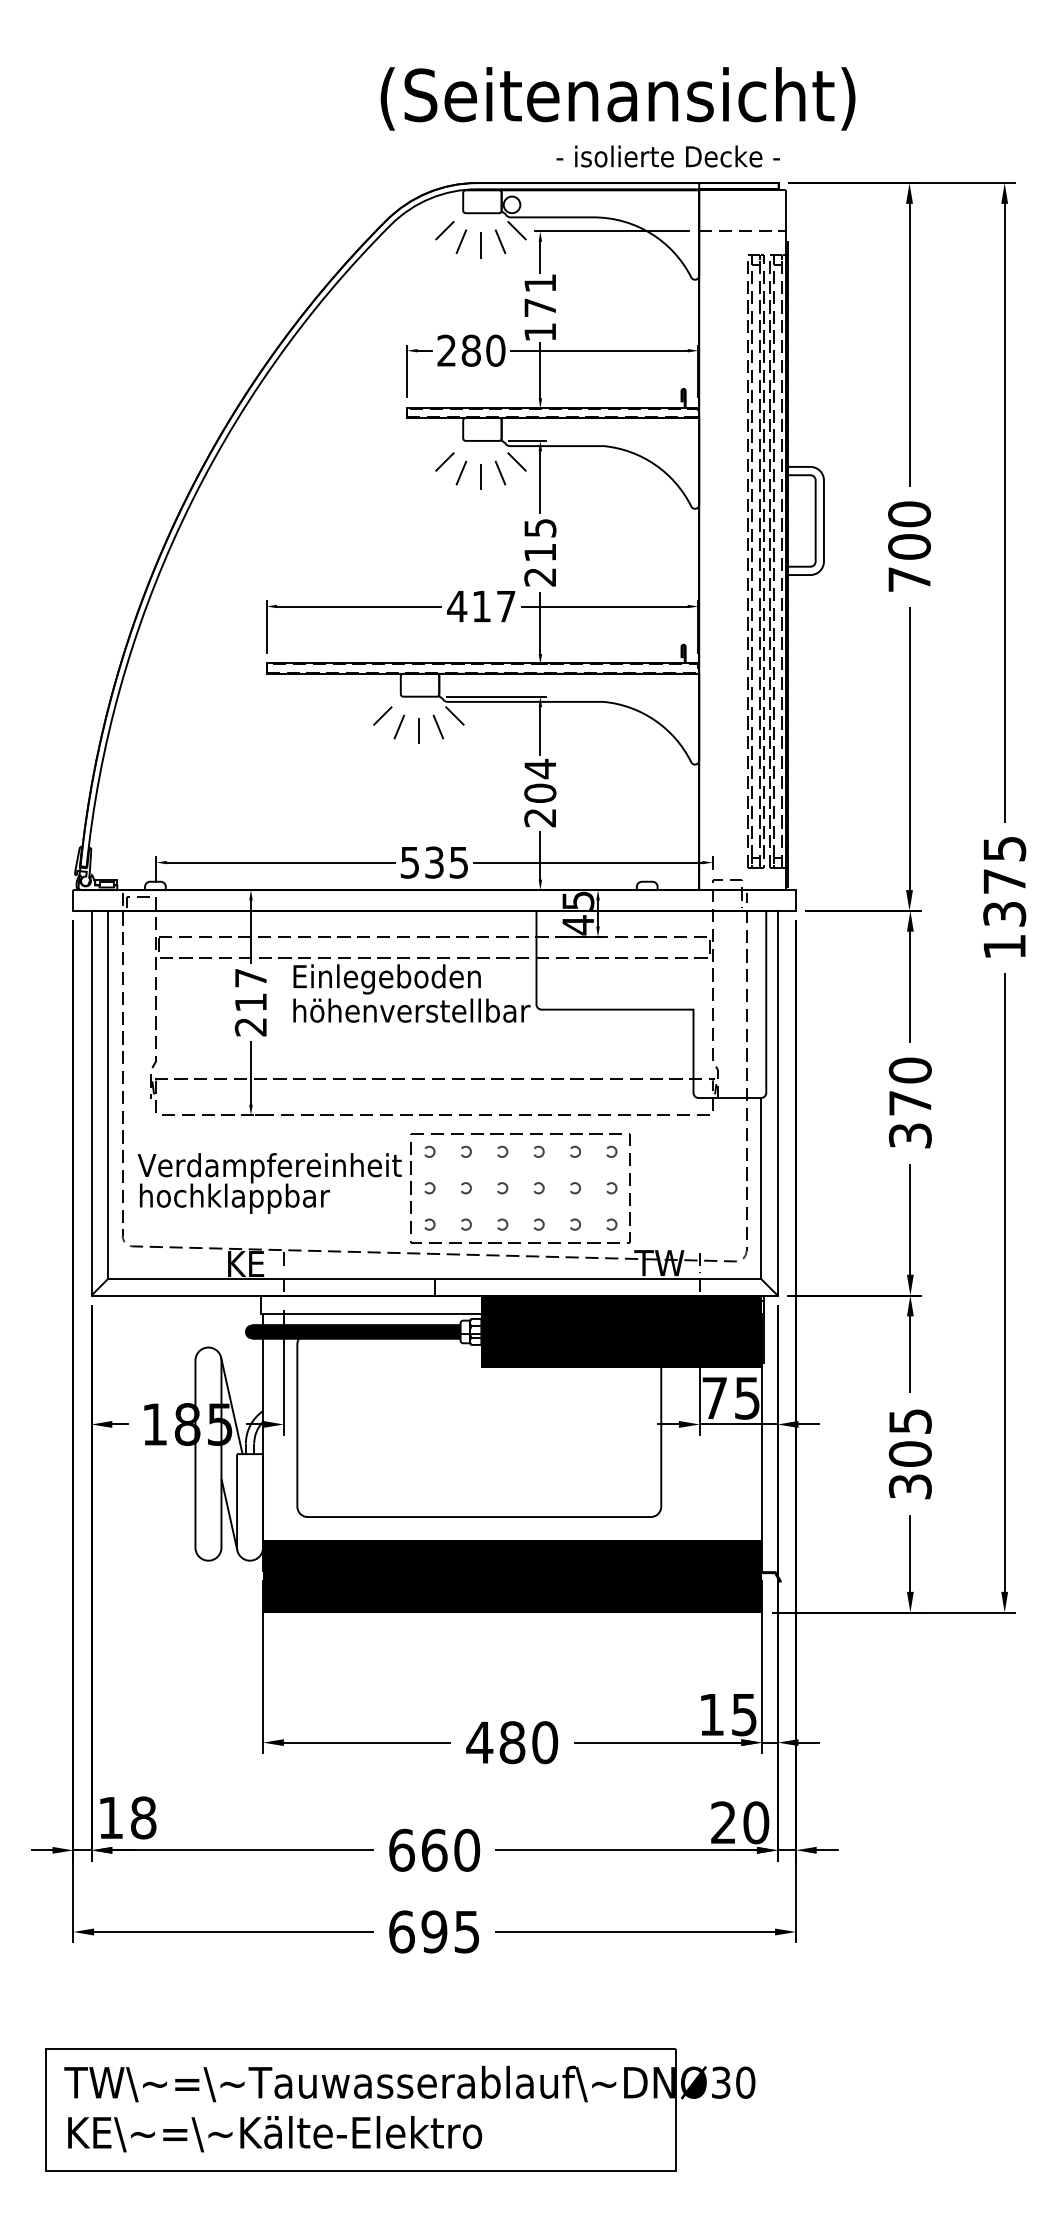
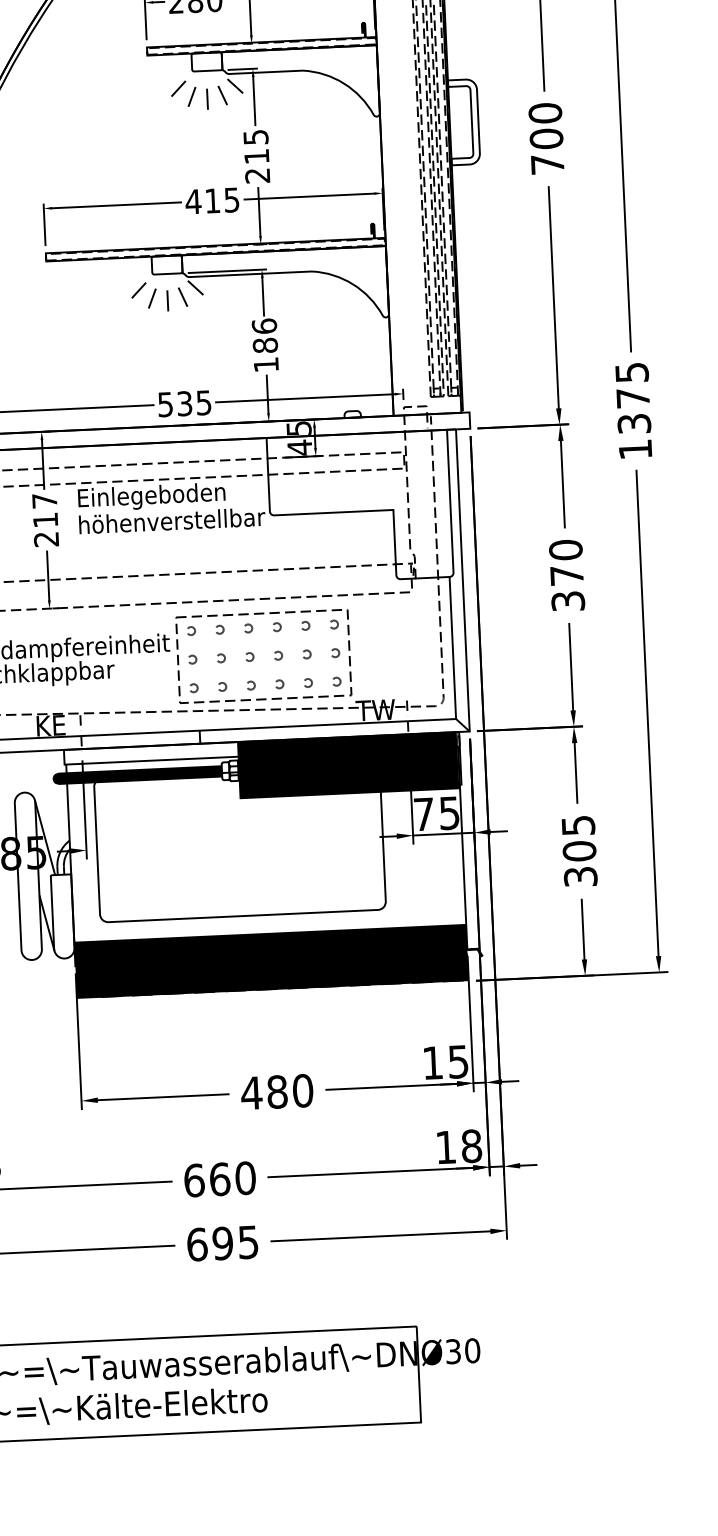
text: (506, 606) -> (232, 200), 417 -> 415
text: (540, 792) -> (265, 344), 204 -> 186
text: (740, 1822) -> (459, 1146), 20 -> 18

